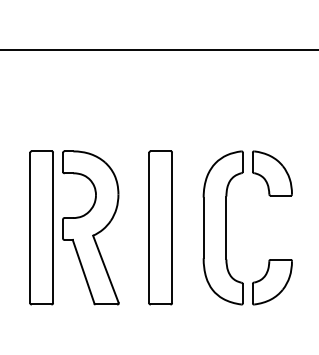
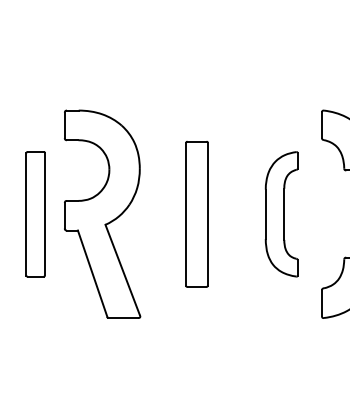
part: (41, 227) -> (35, 213), size x0.6
part: (160, 227) -> (196, 213), size x0.7
part: (222, 227) -> (280, 213), size x0.6

